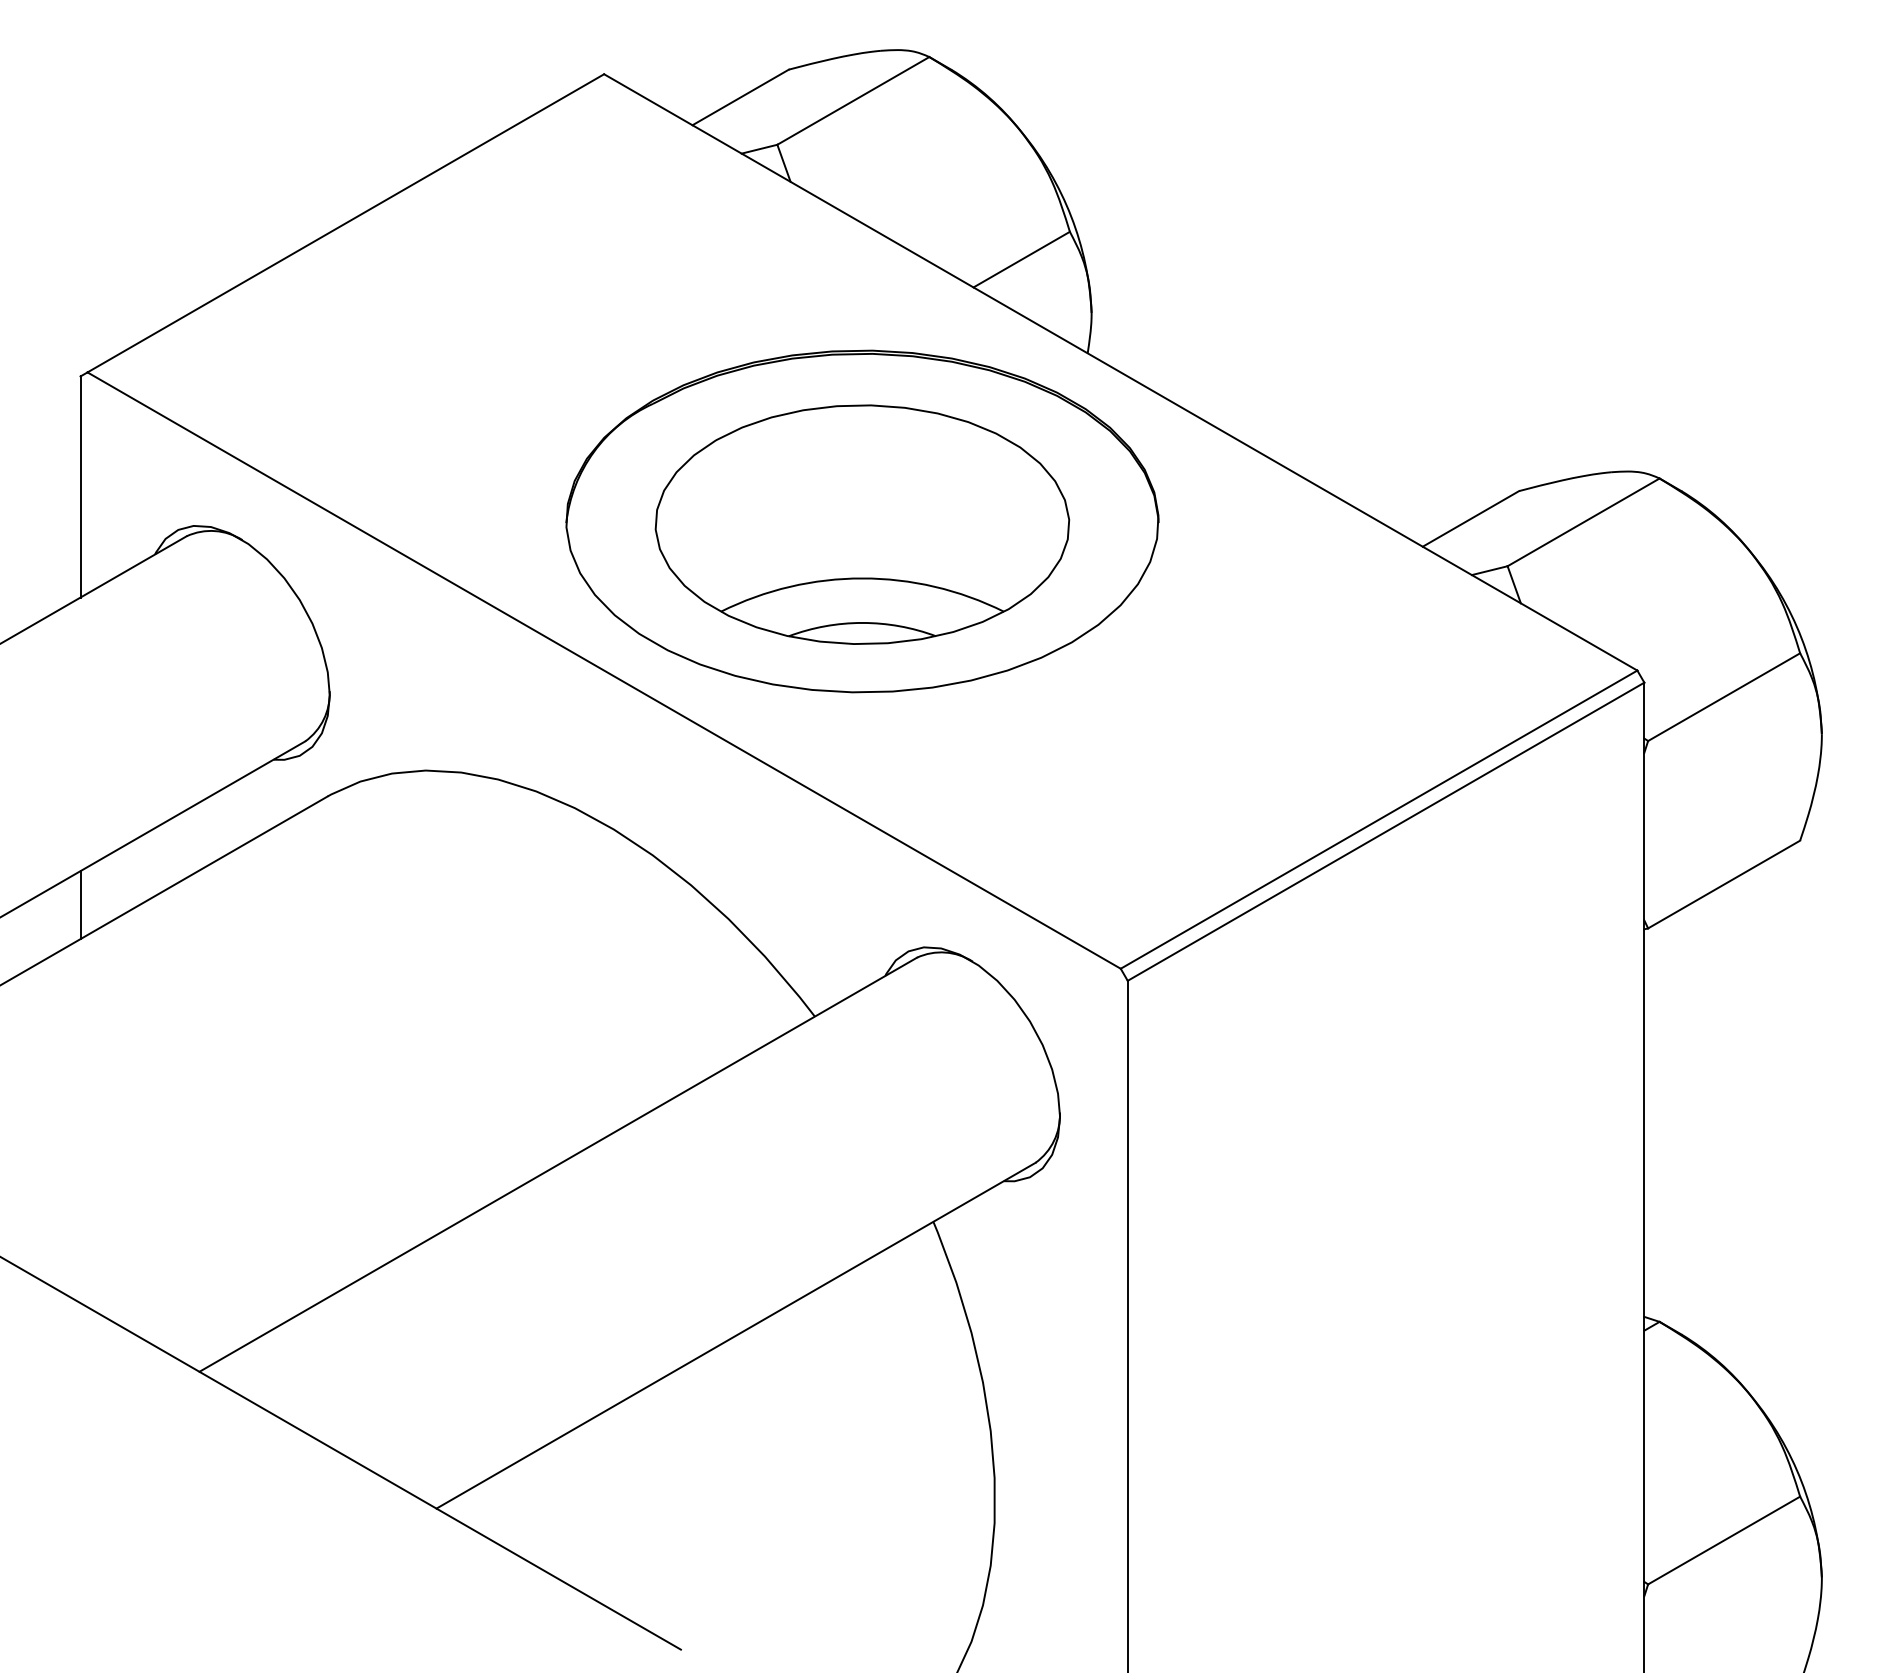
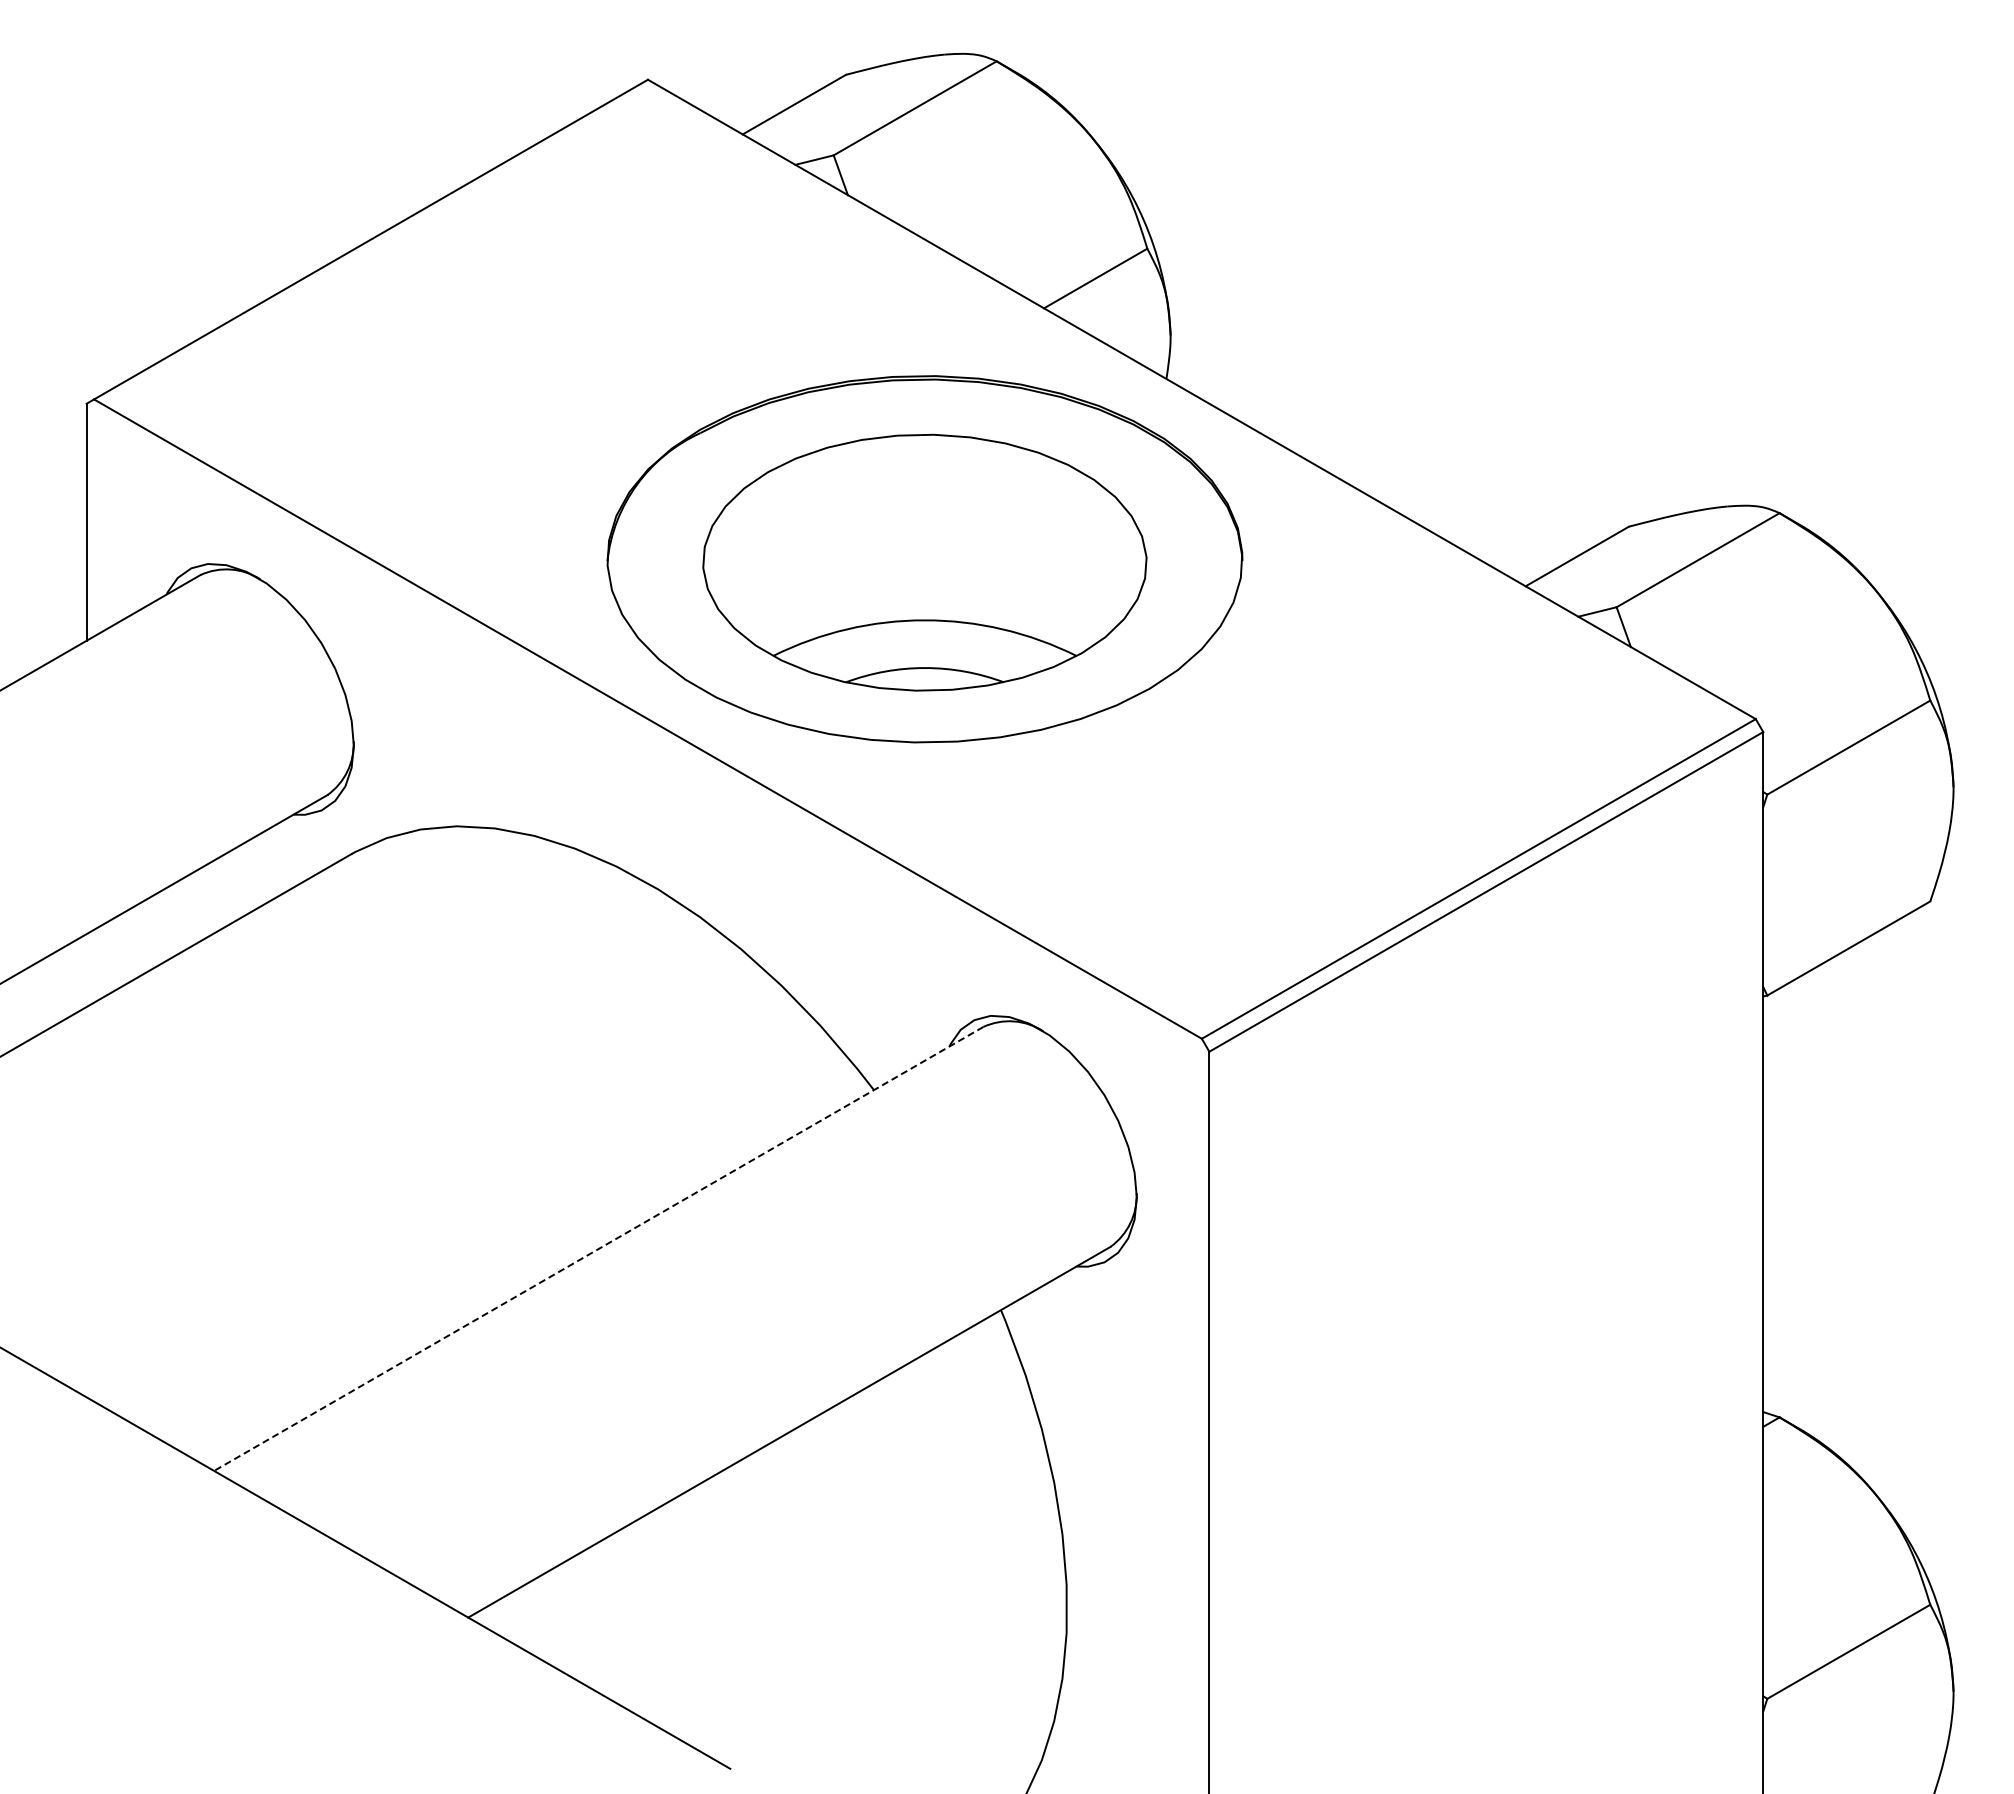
line: (80, 905) -> (86, 970), removed
line: (557, 1165) -> (598, 1249), solid -> dashed

